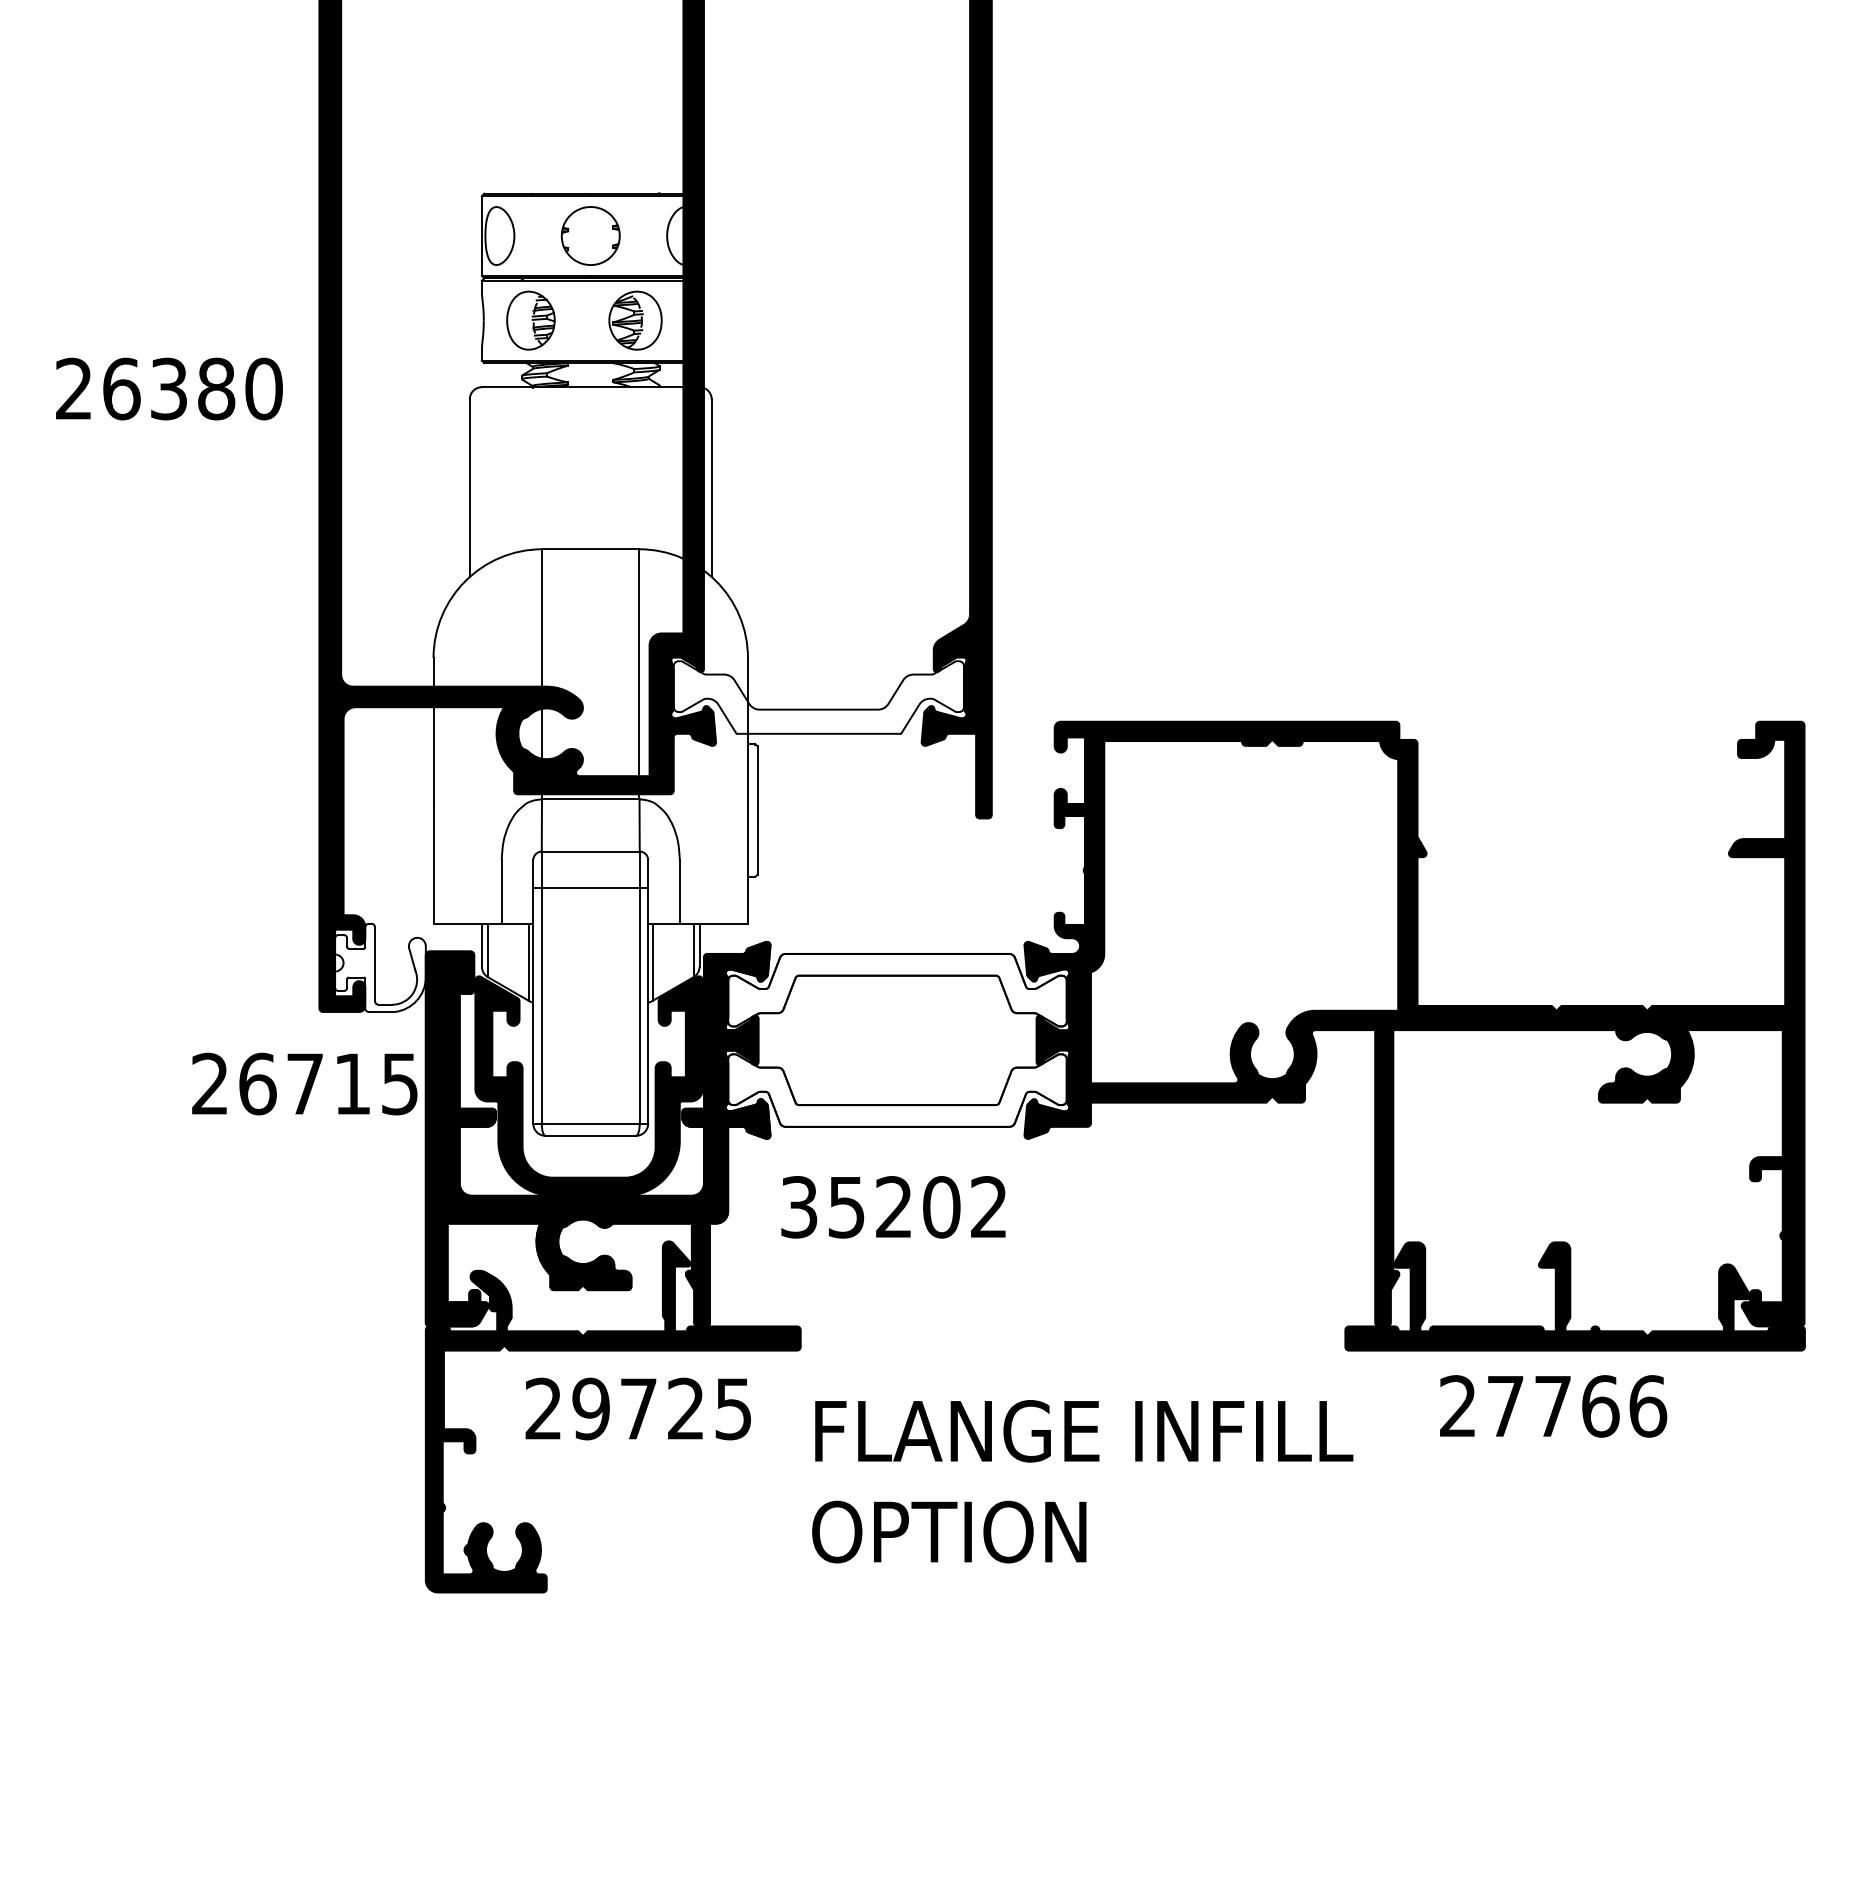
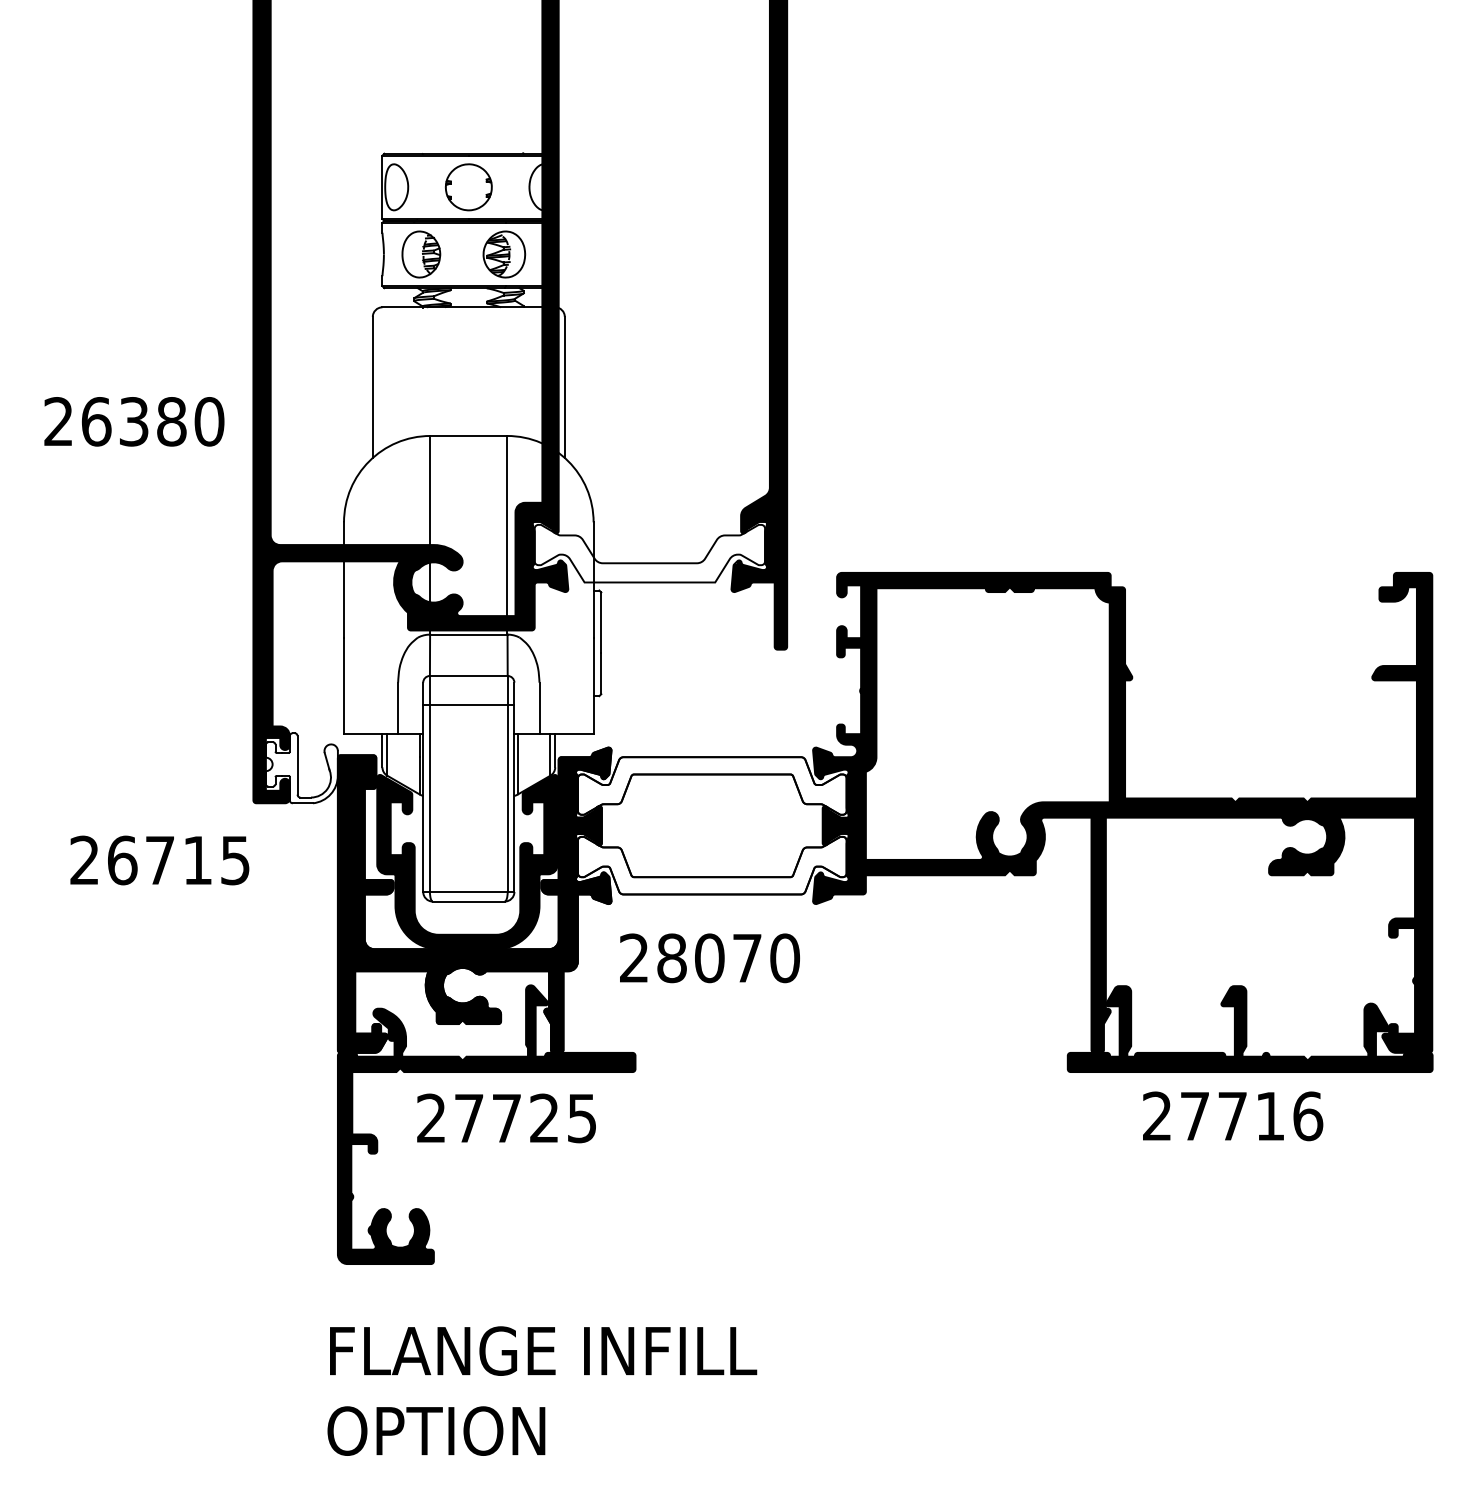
text: (169, 388) -> (134, 421), moved
text: (304, 1084) -> (159, 860), moved
text: (895, 1207) -> (710, 958), 35202 -> 28070
text: (1600, 1406) -> (1270, 1116), 27766 -> 27716
text: (590, 1409) -> (468, 1118), 29725 -> 27725
text: (1082, 1480) -> (542, 1390), moved

